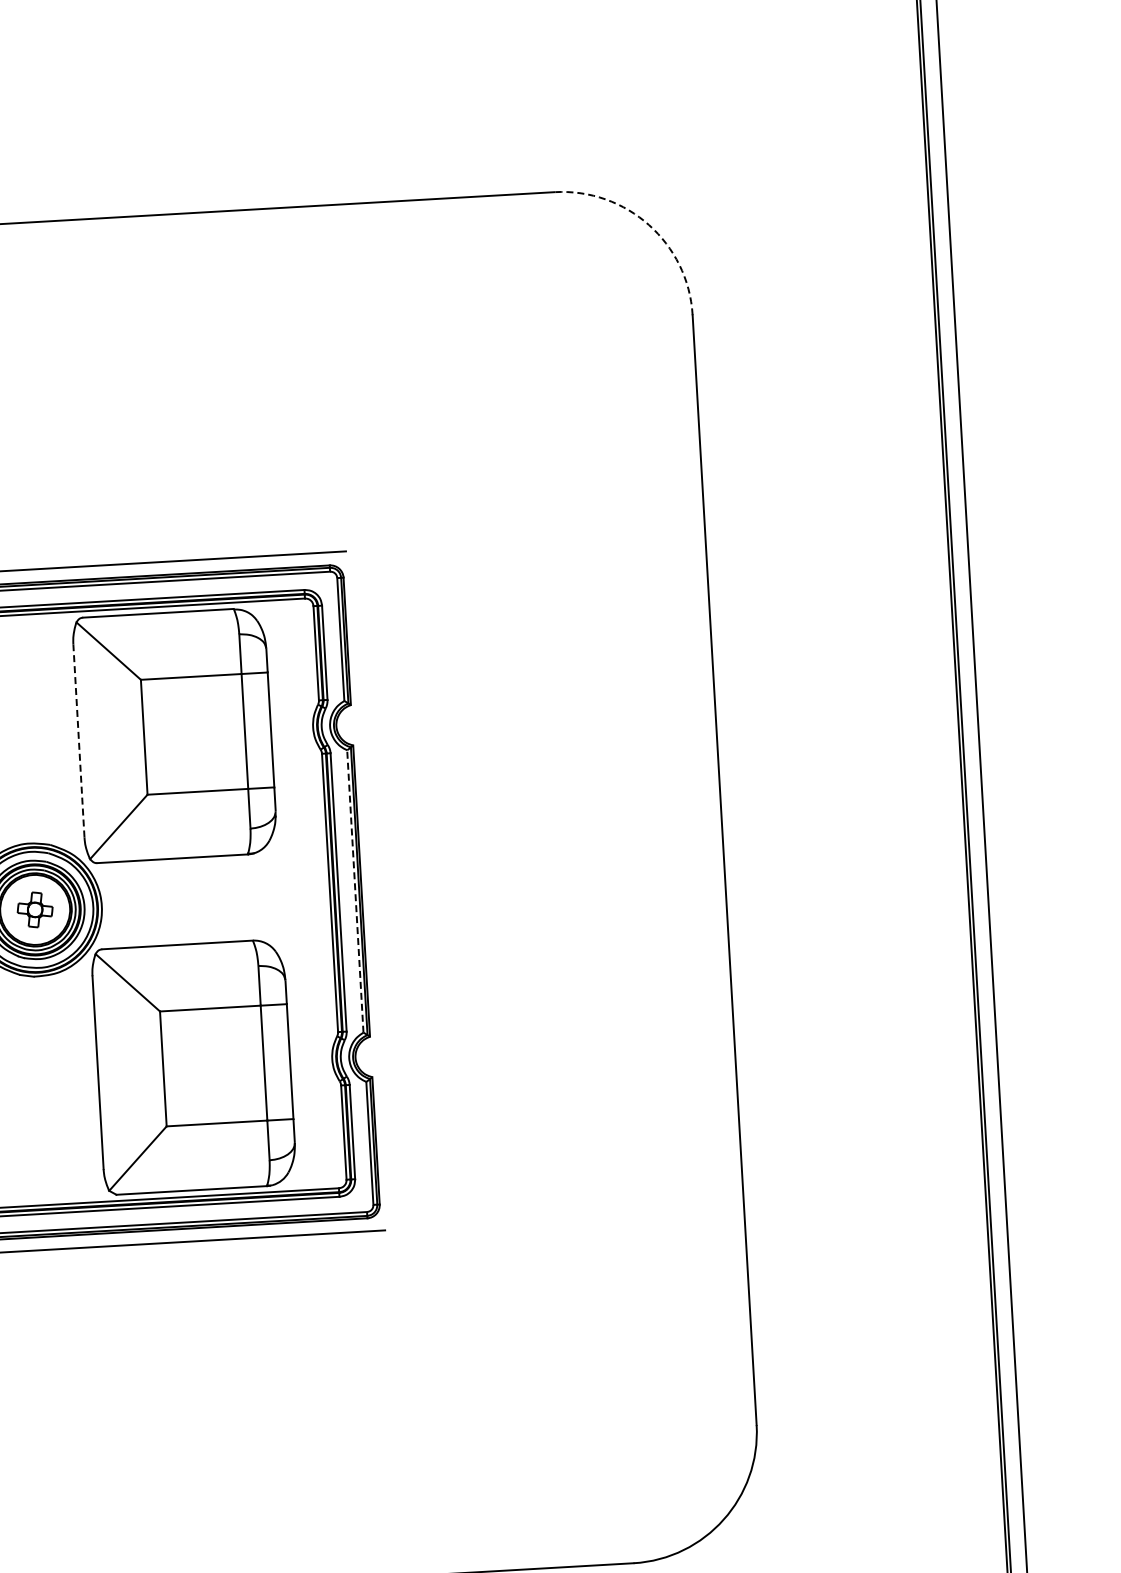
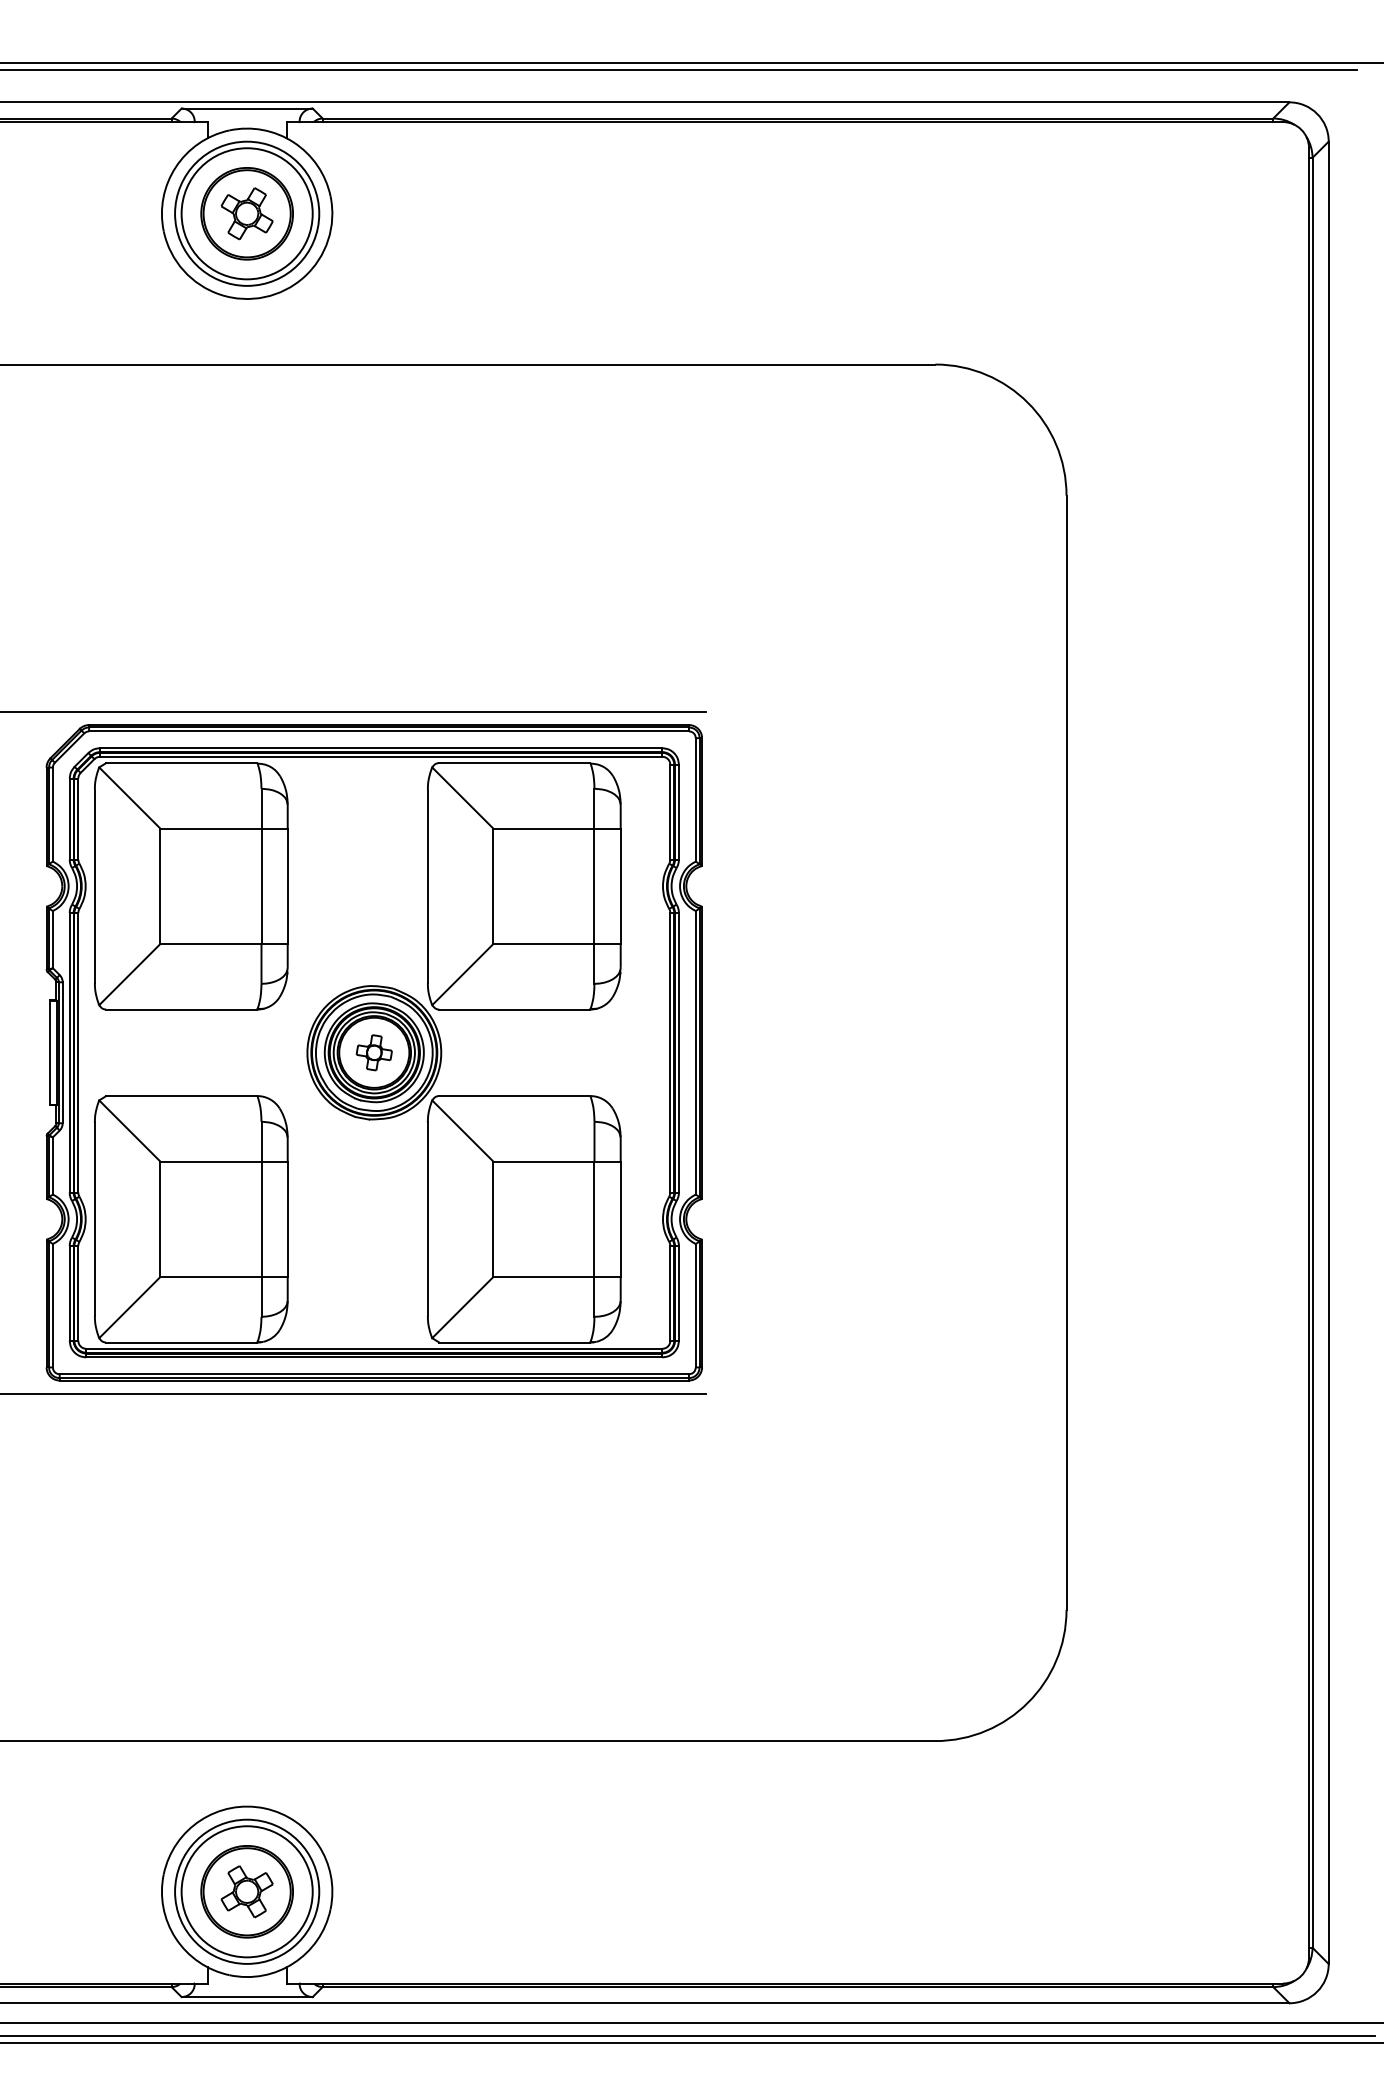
arc: (649, 224) -> (1028, 402), dashed -> solid
line: (78, 741) -> (427, 886), dashed -> solid
line: (355, 891) -> (695, 1052), dashed -> solid

